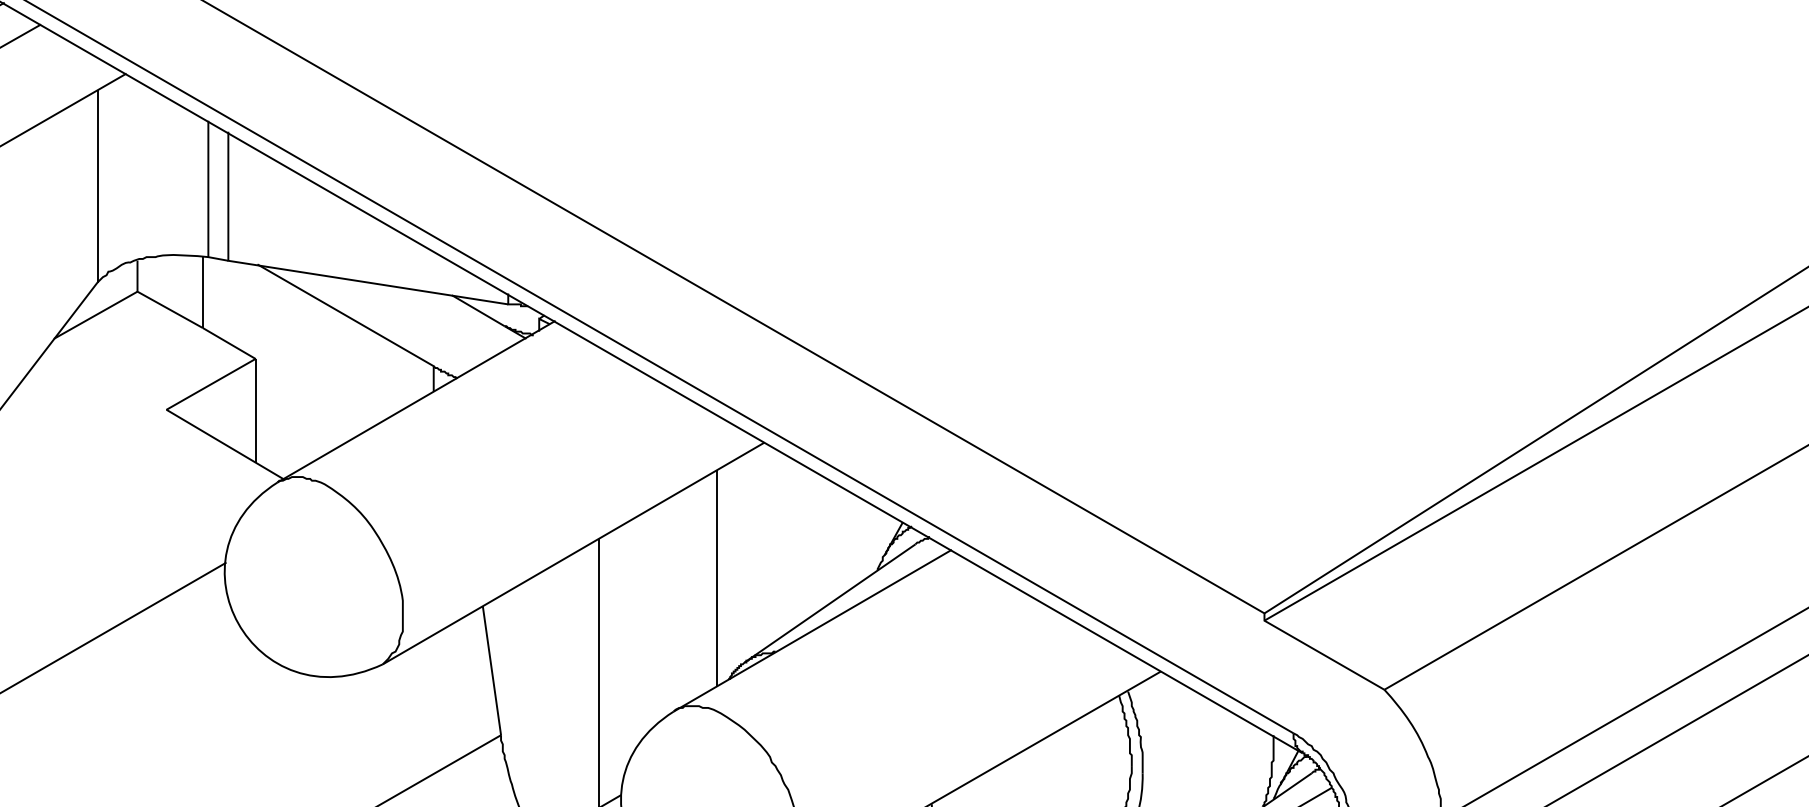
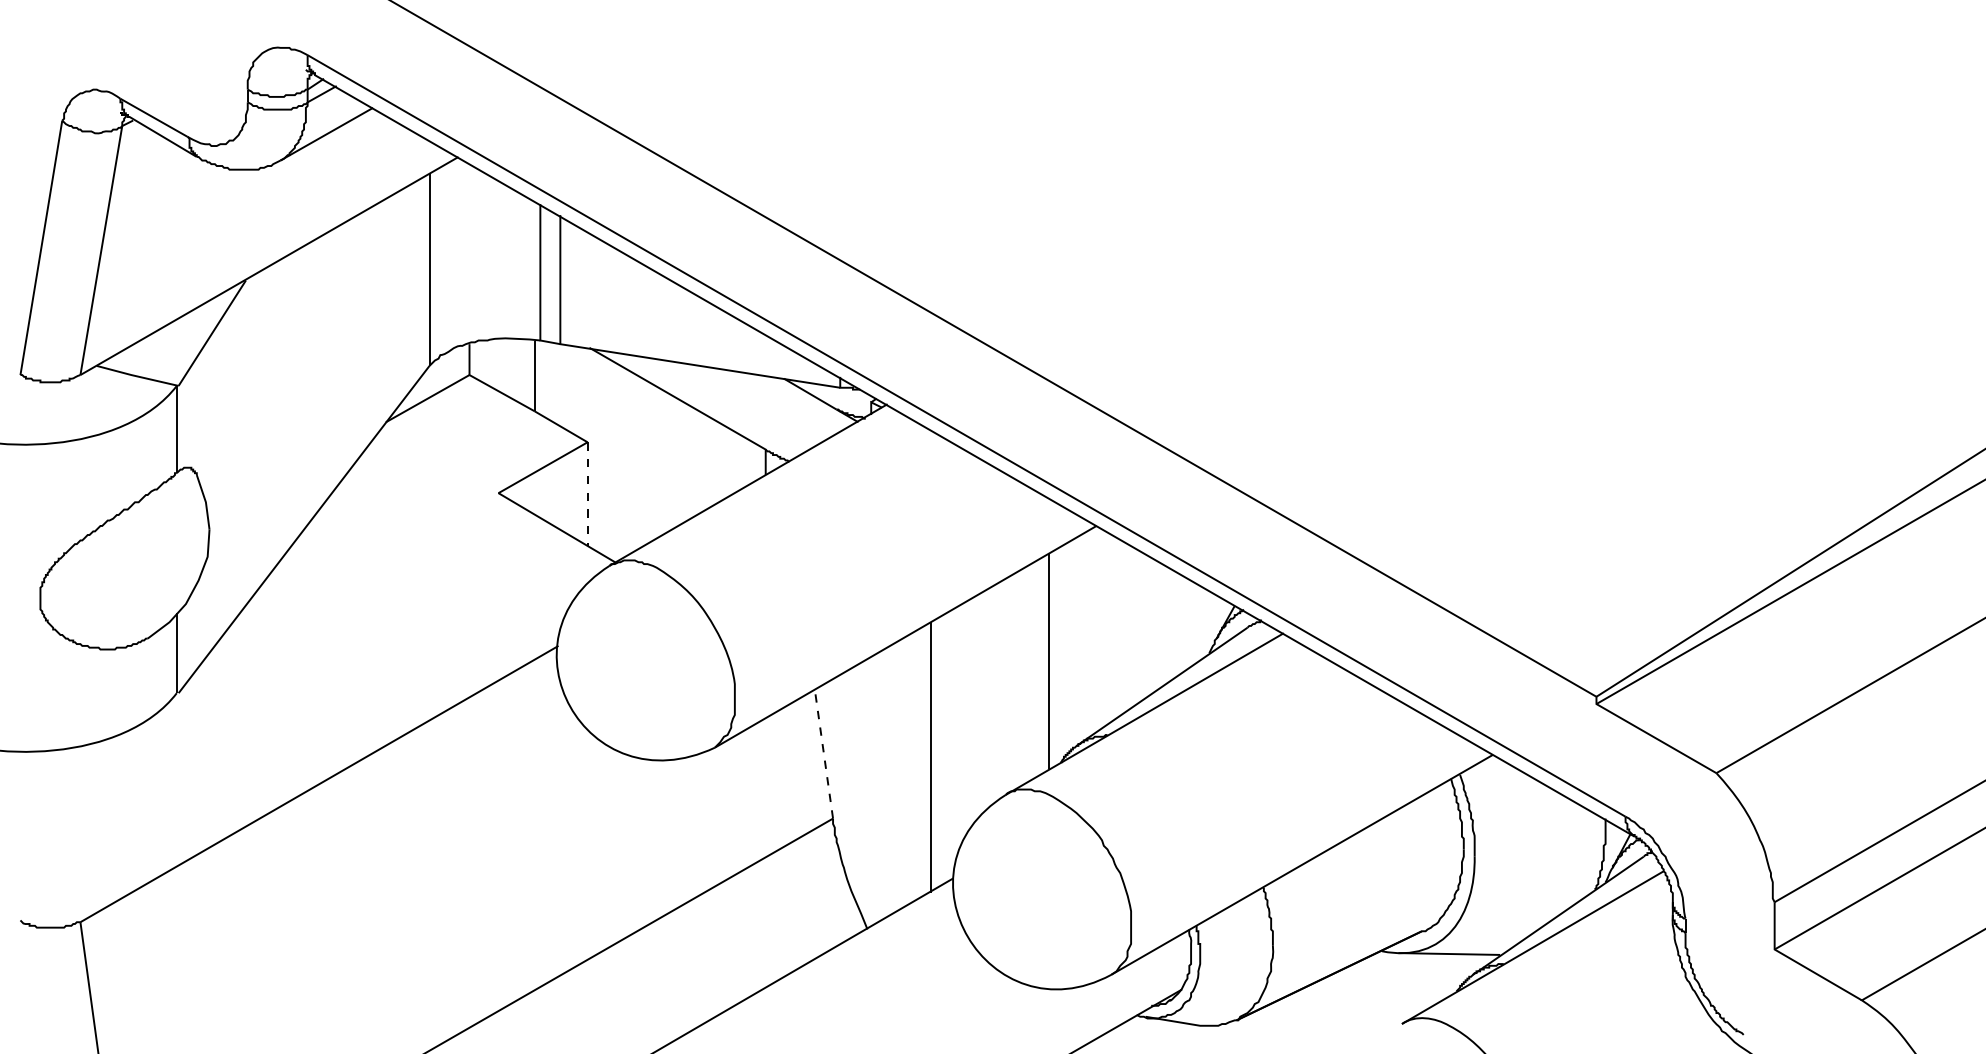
line: (255, 411) -> (587, 494), solid -> dashed
line: (491, 670) -> (823, 753), solid -> dashed

